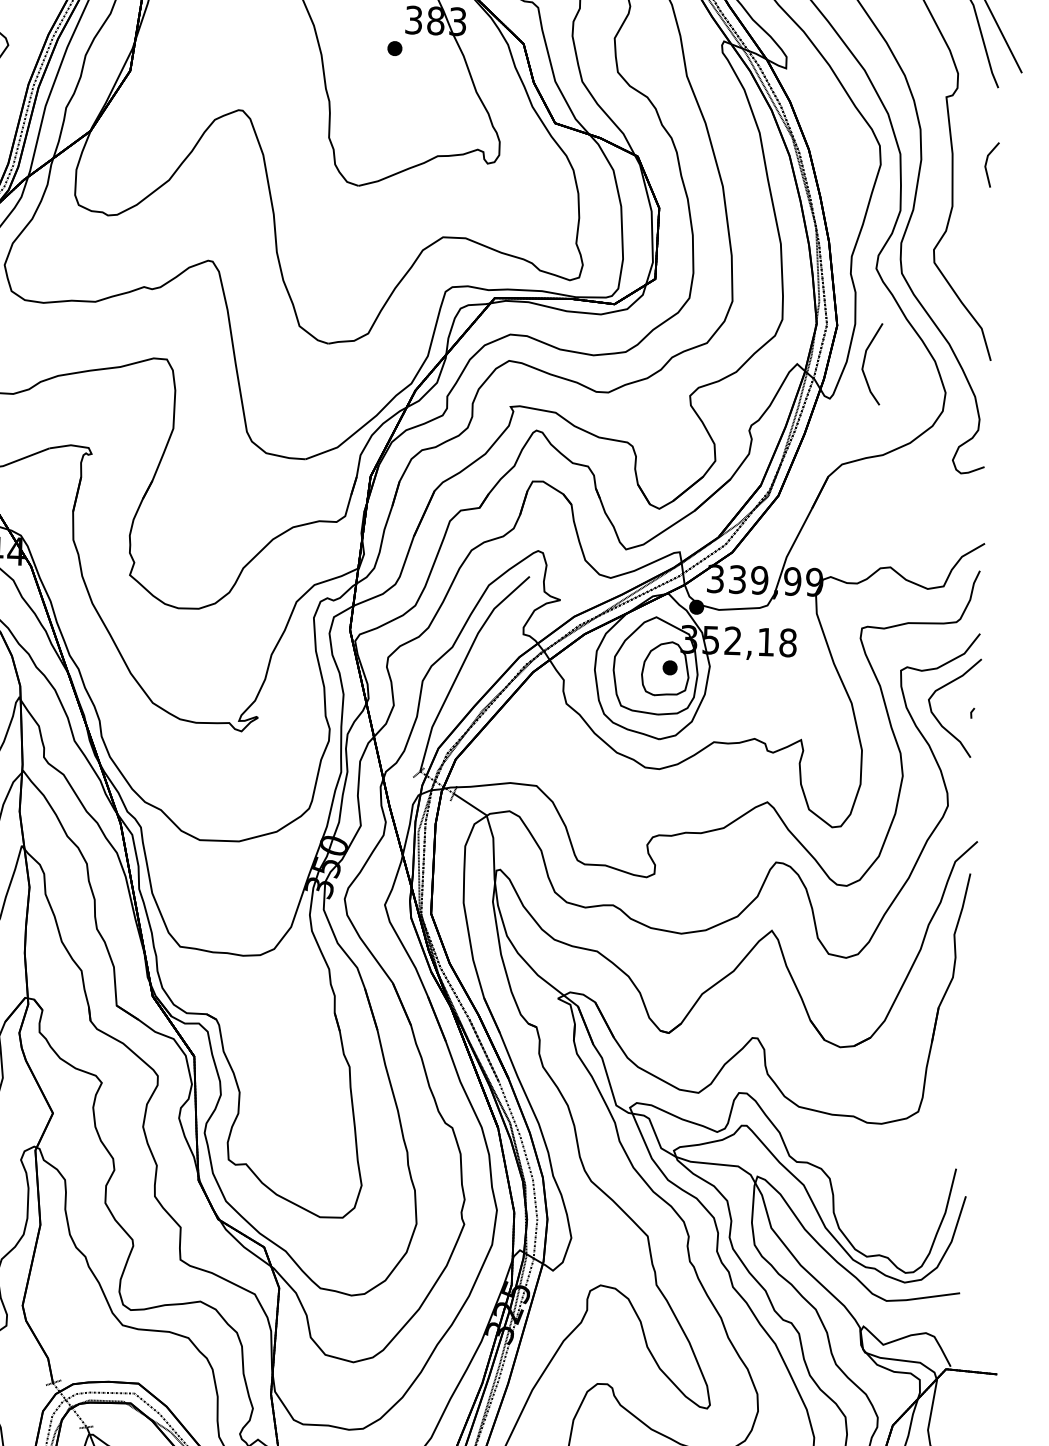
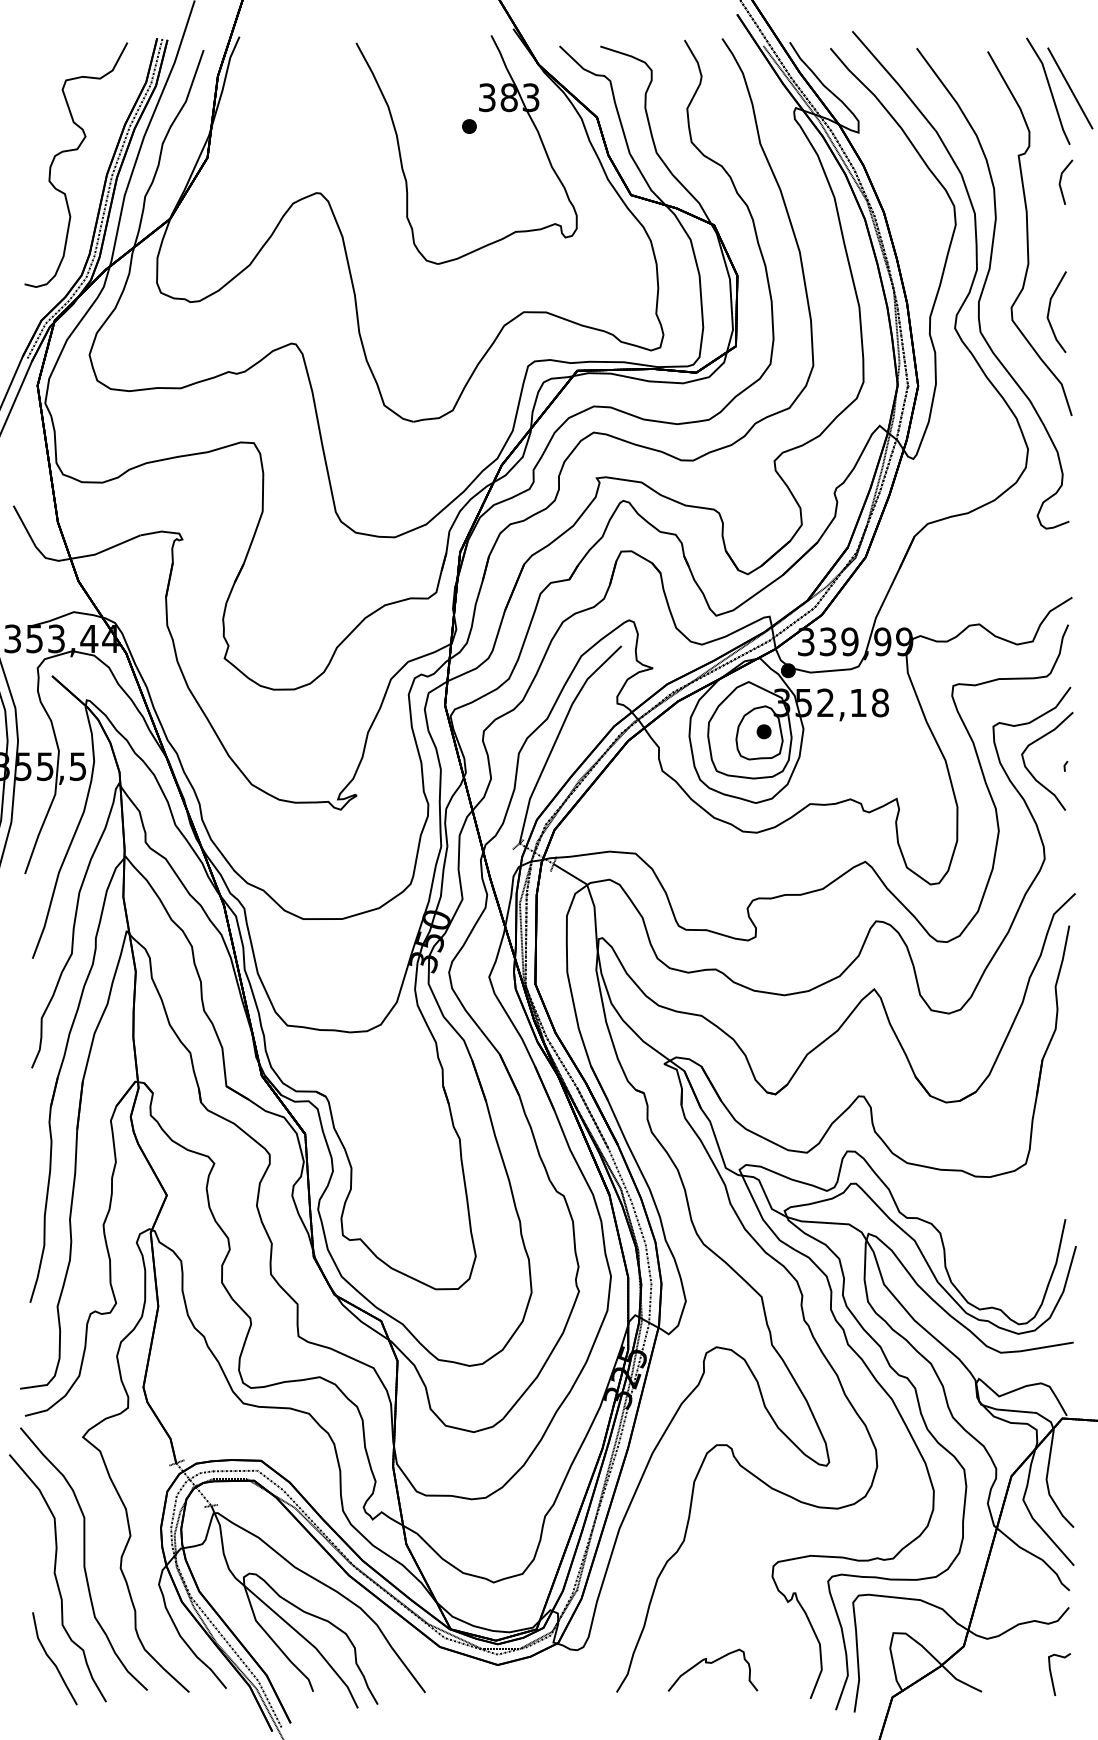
line: (987, 163) -> (1061, 181), moved
line: (864, 364) -> (1049, 312), moved

